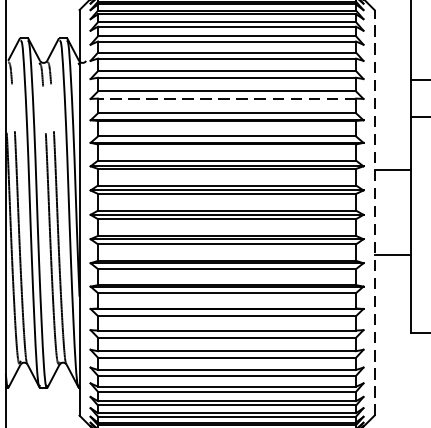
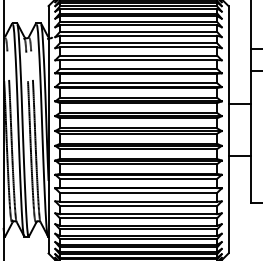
line: (226, 99) -> (138, 60), dashed -> solid
line: (374, 212) -> (228, 129), dashed -> solid

